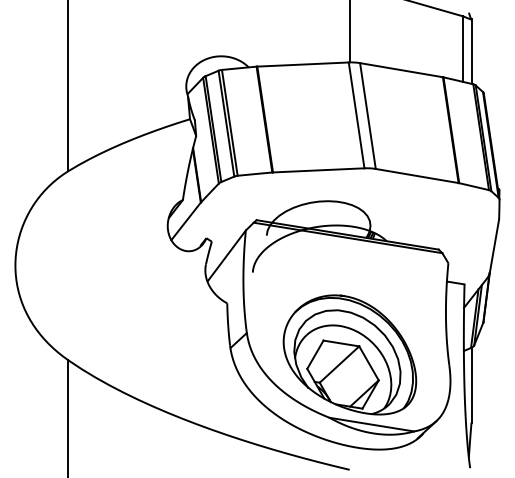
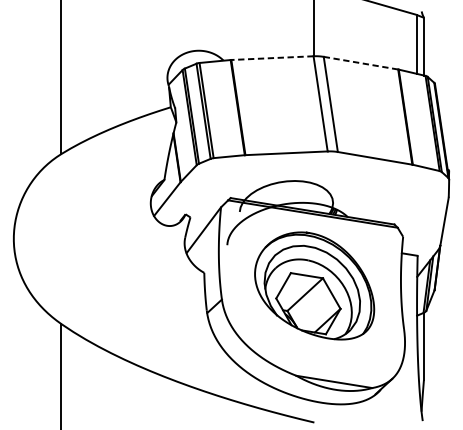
line: (303, 64) -> (272, 58), solid -> dashed
line: (401, 70) -> (360, 63), solid -> dashed
part: (349, 354) -> (314, 285), moved

